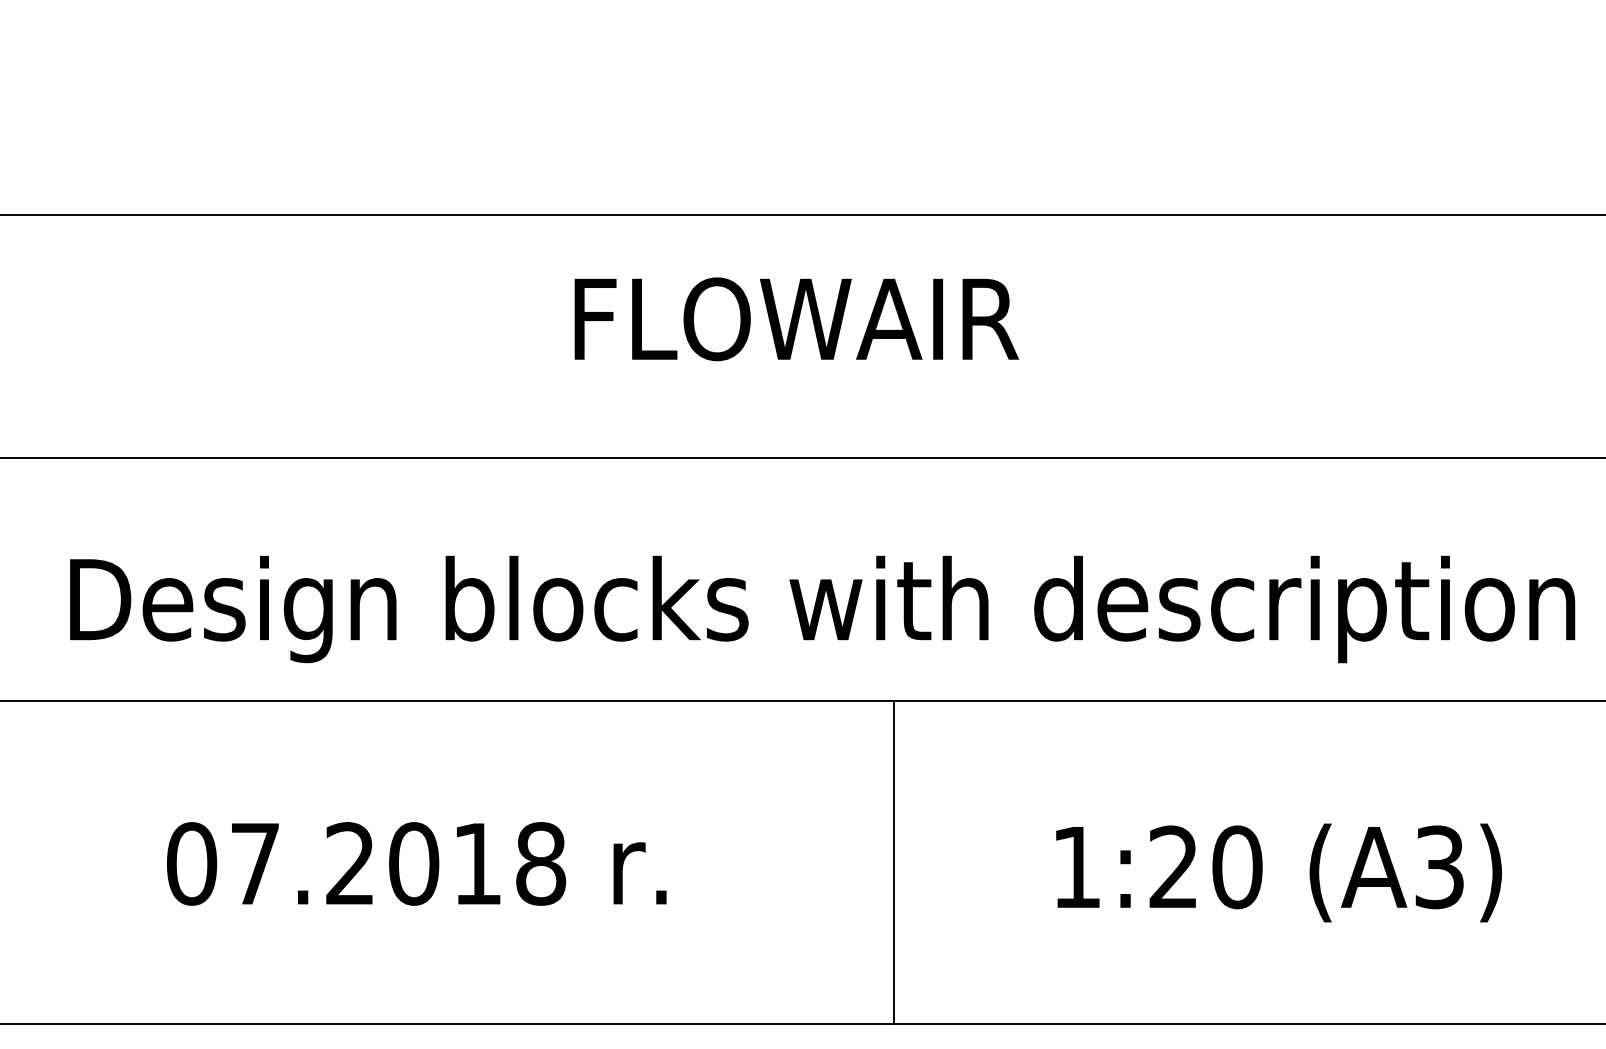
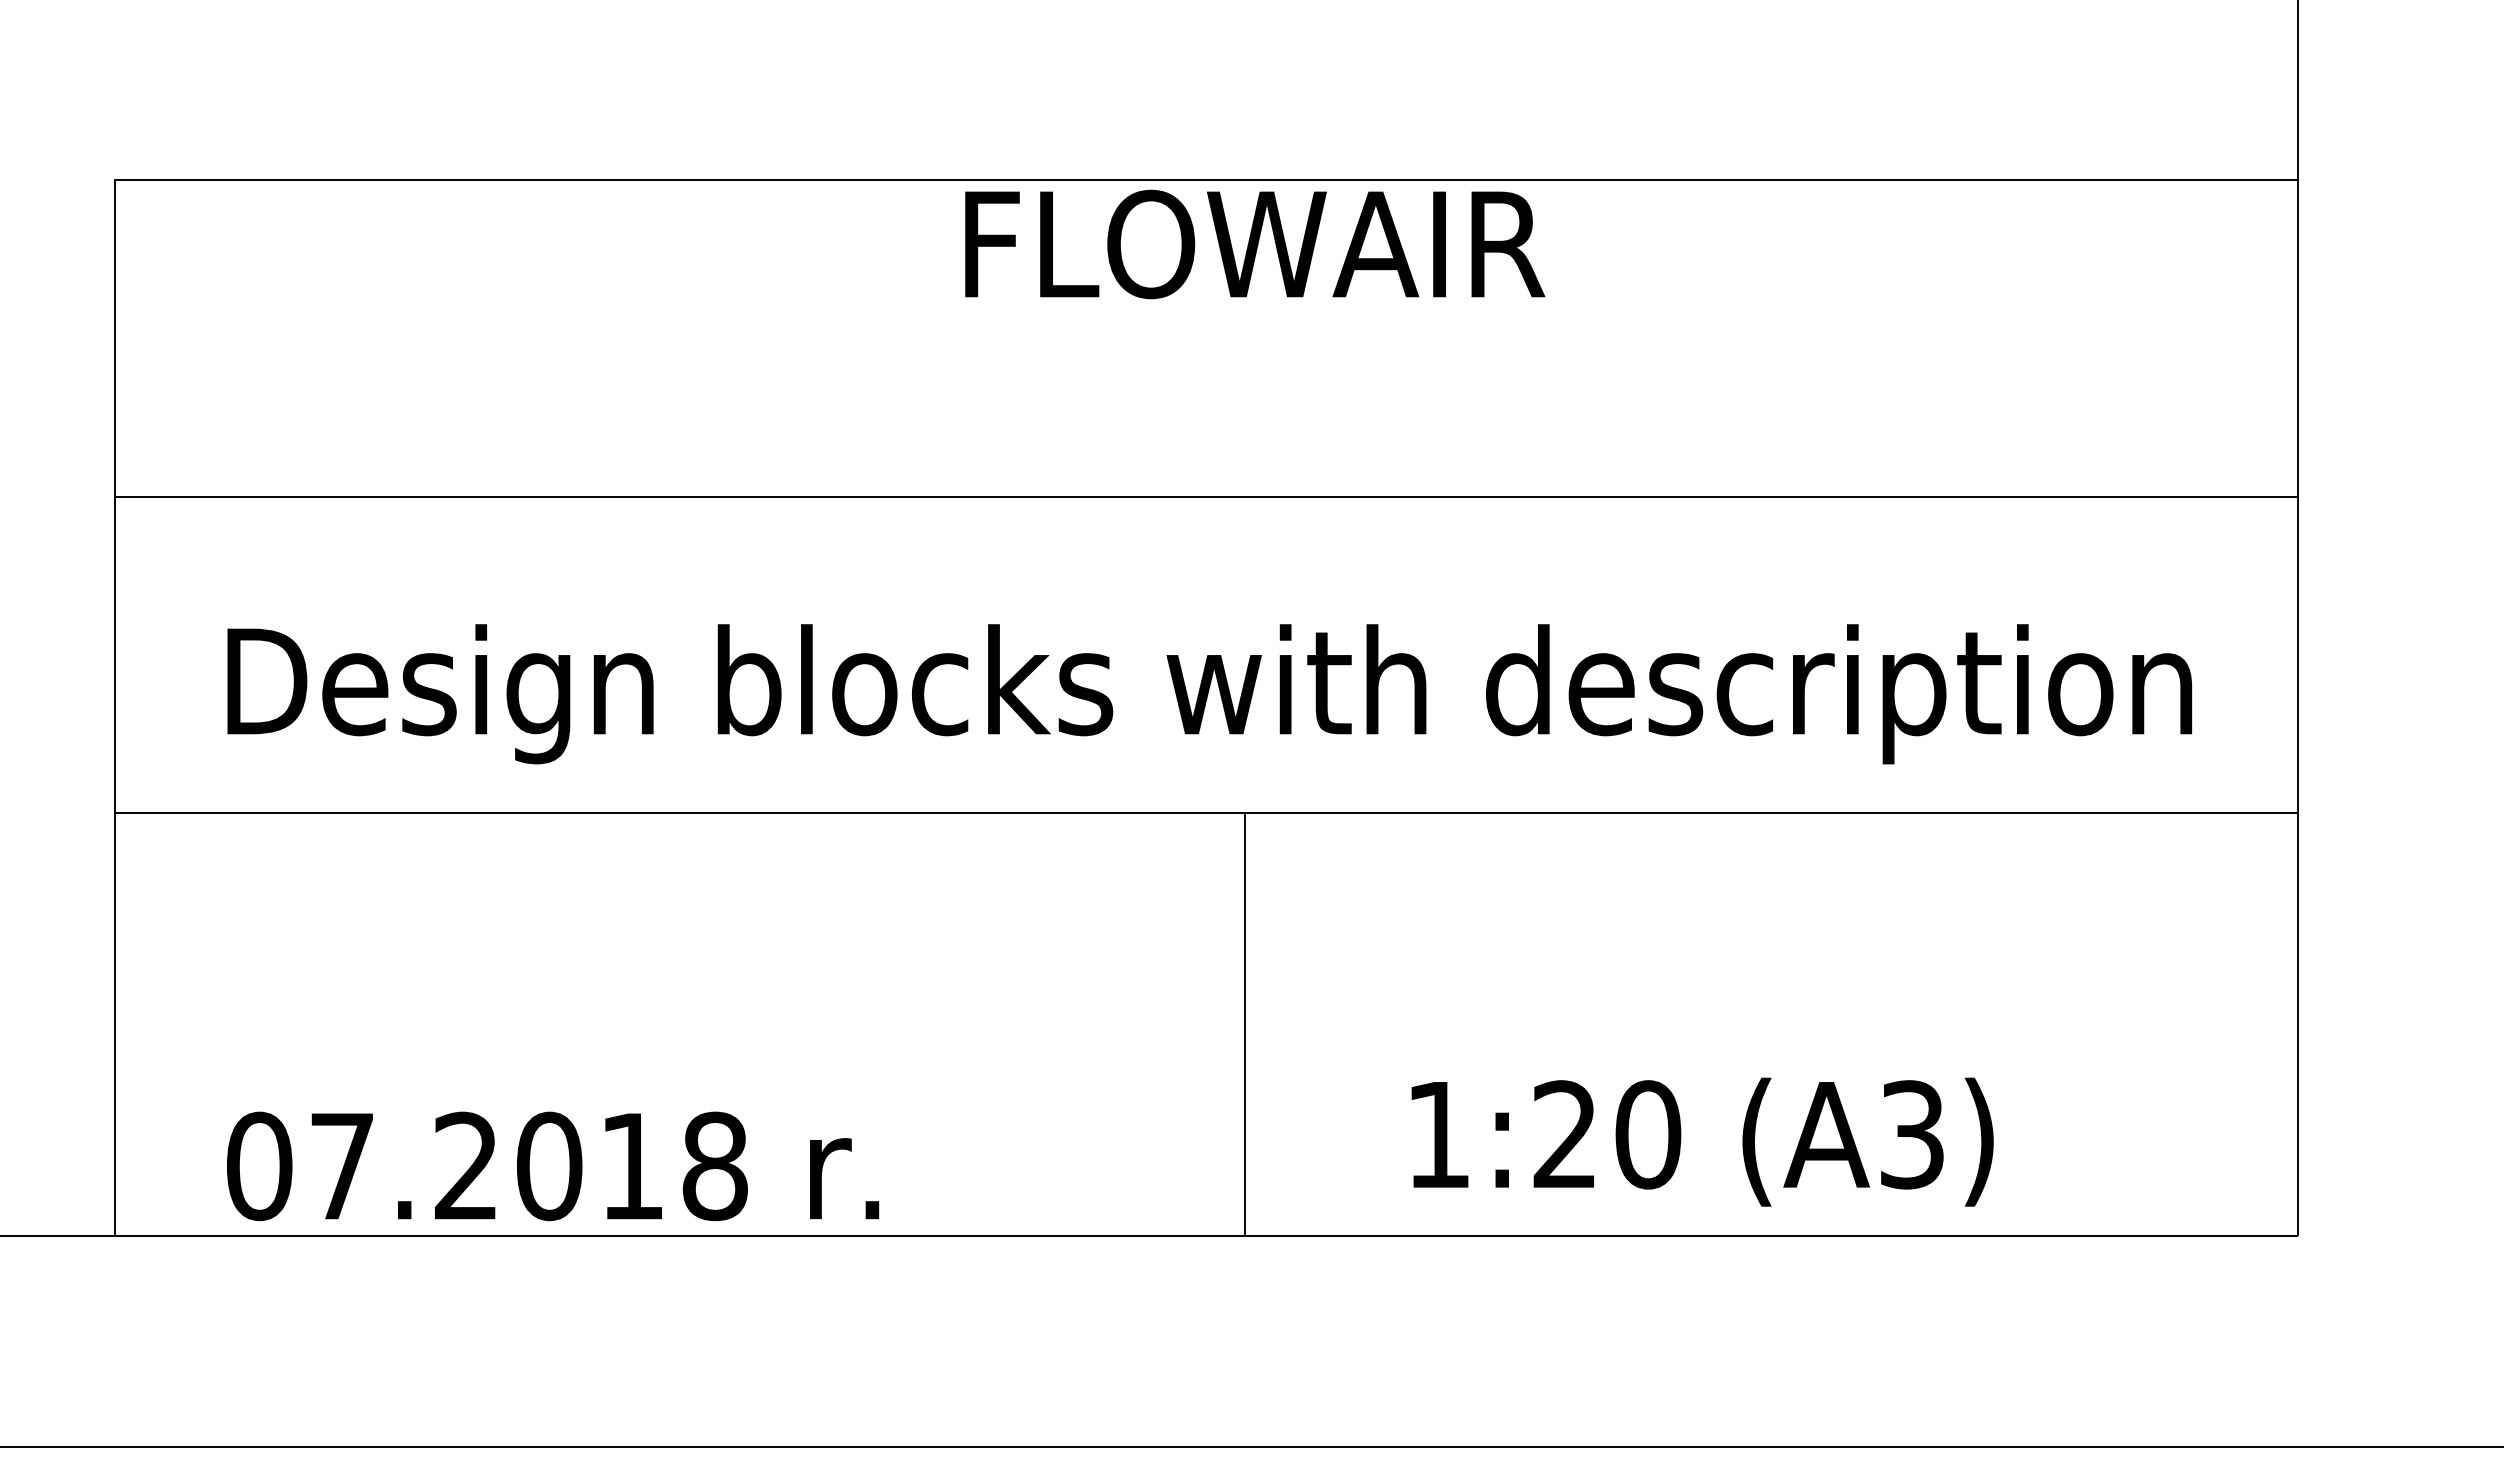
text: (797, 319) -> (1255, 244), moved
line: (894, 862) -> (1244, 1024), moved
text: (417, 864) -> (553, 1166), moved
text: (1278, 872) -> (1702, 1141), moved

